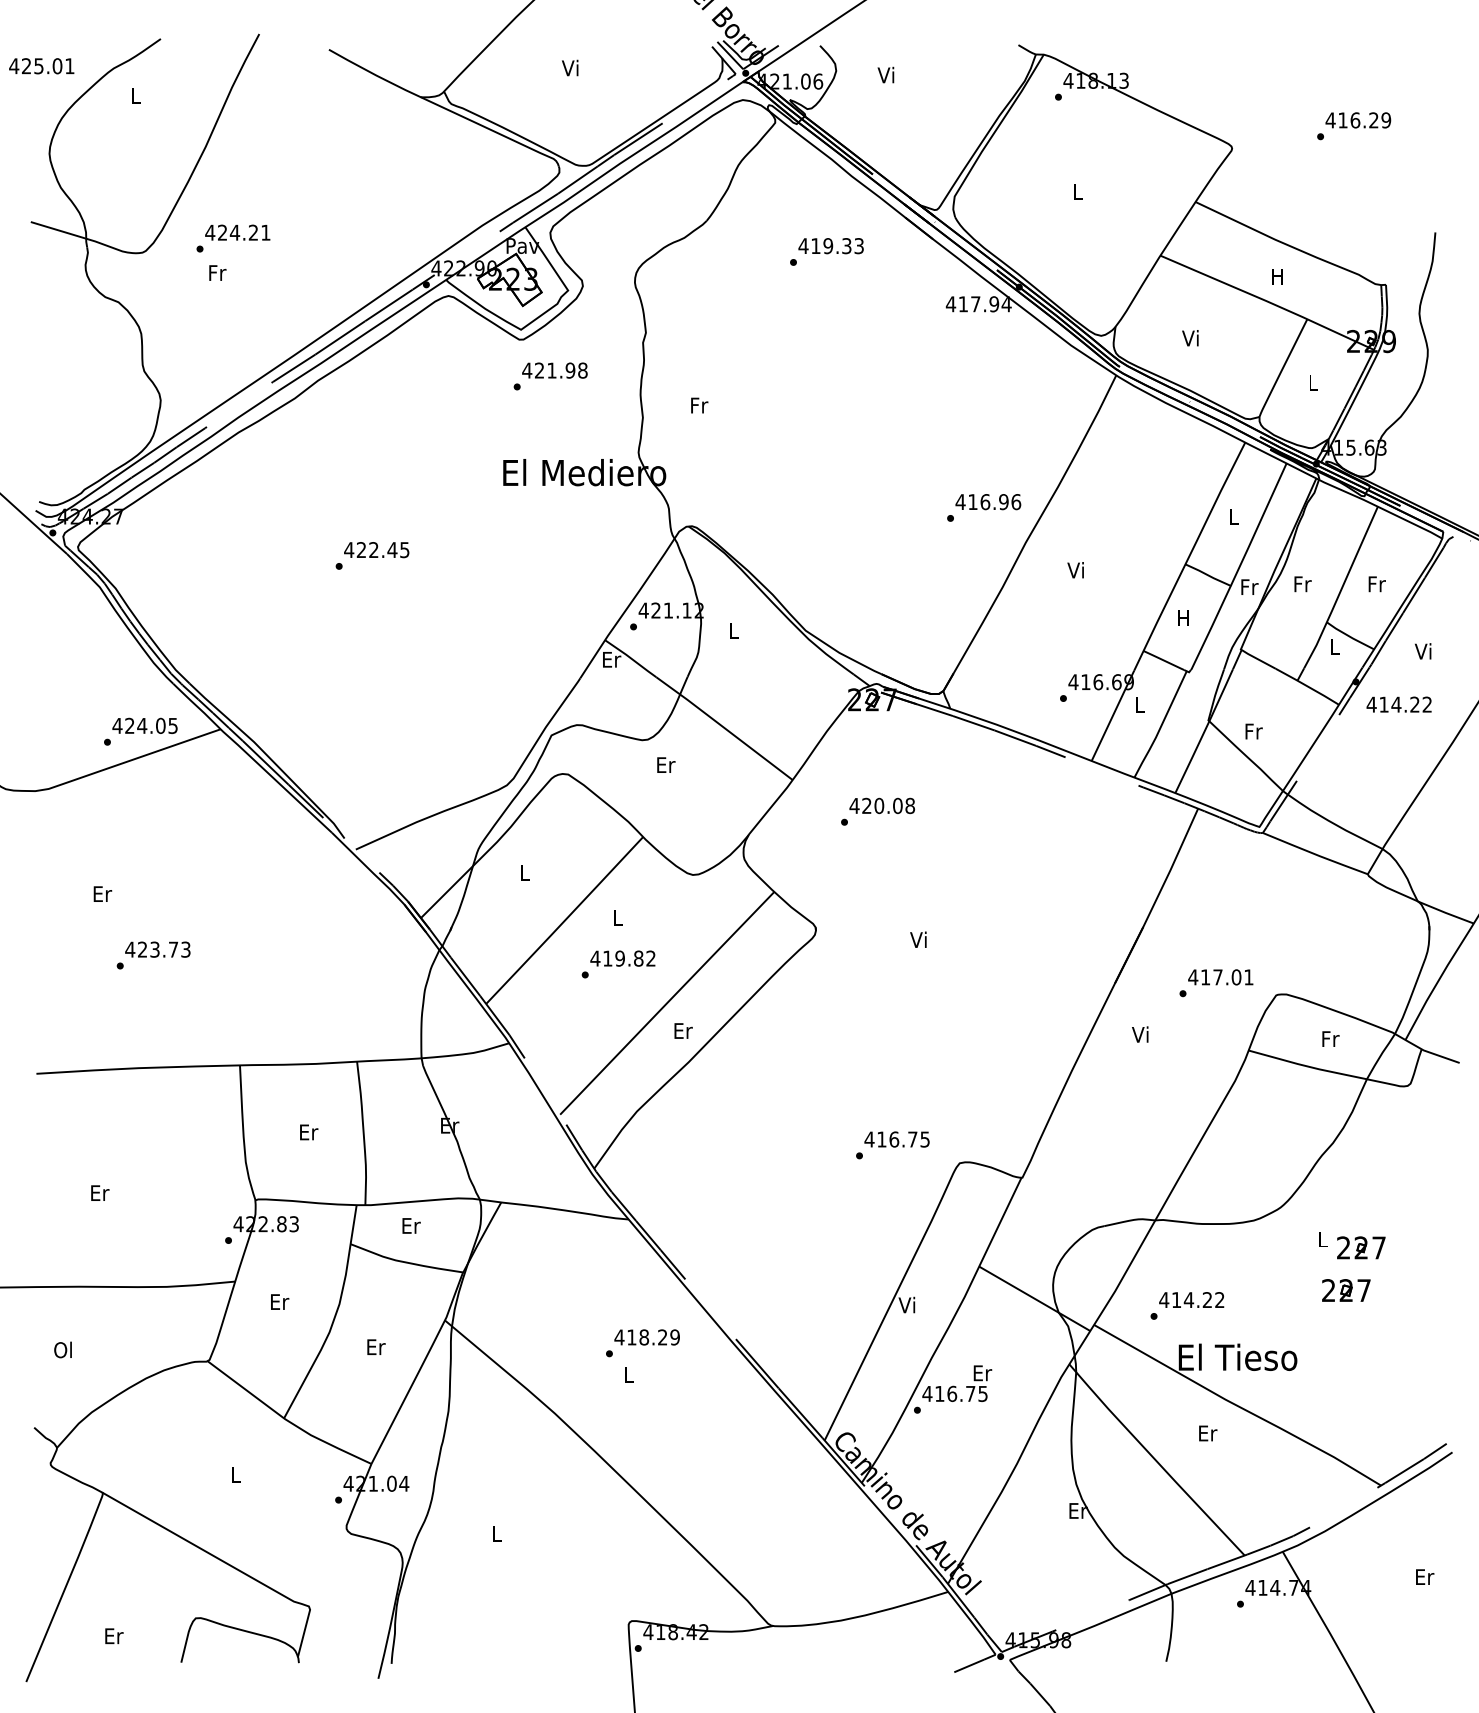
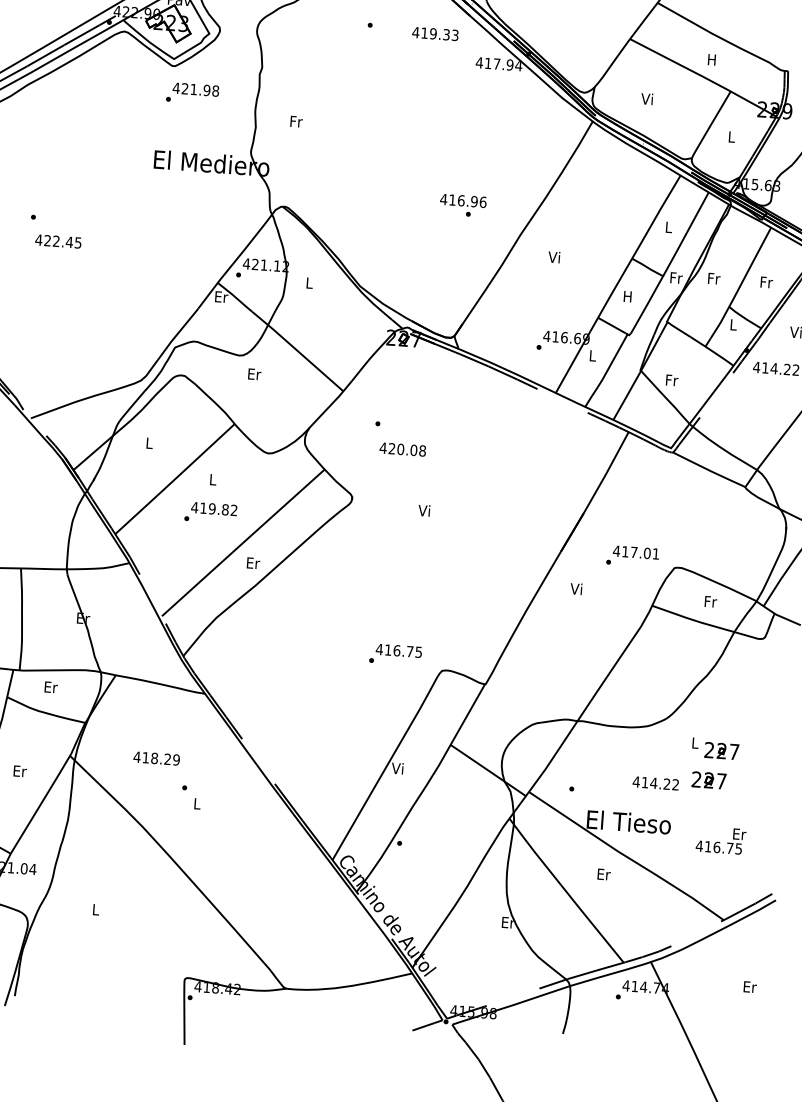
text: (830, 246) -> (434, 34), moved
text: (988, 502) -> (463, 201), moved
text: (376, 550) -> (58, 241), moved
text: (881, 805) -> (402, 449), moved
text: (1191, 1299) -> (655, 783), moved
text: (646, 1337) -> (156, 758), moved
text: (957, 1383) -> (721, 840), moved

